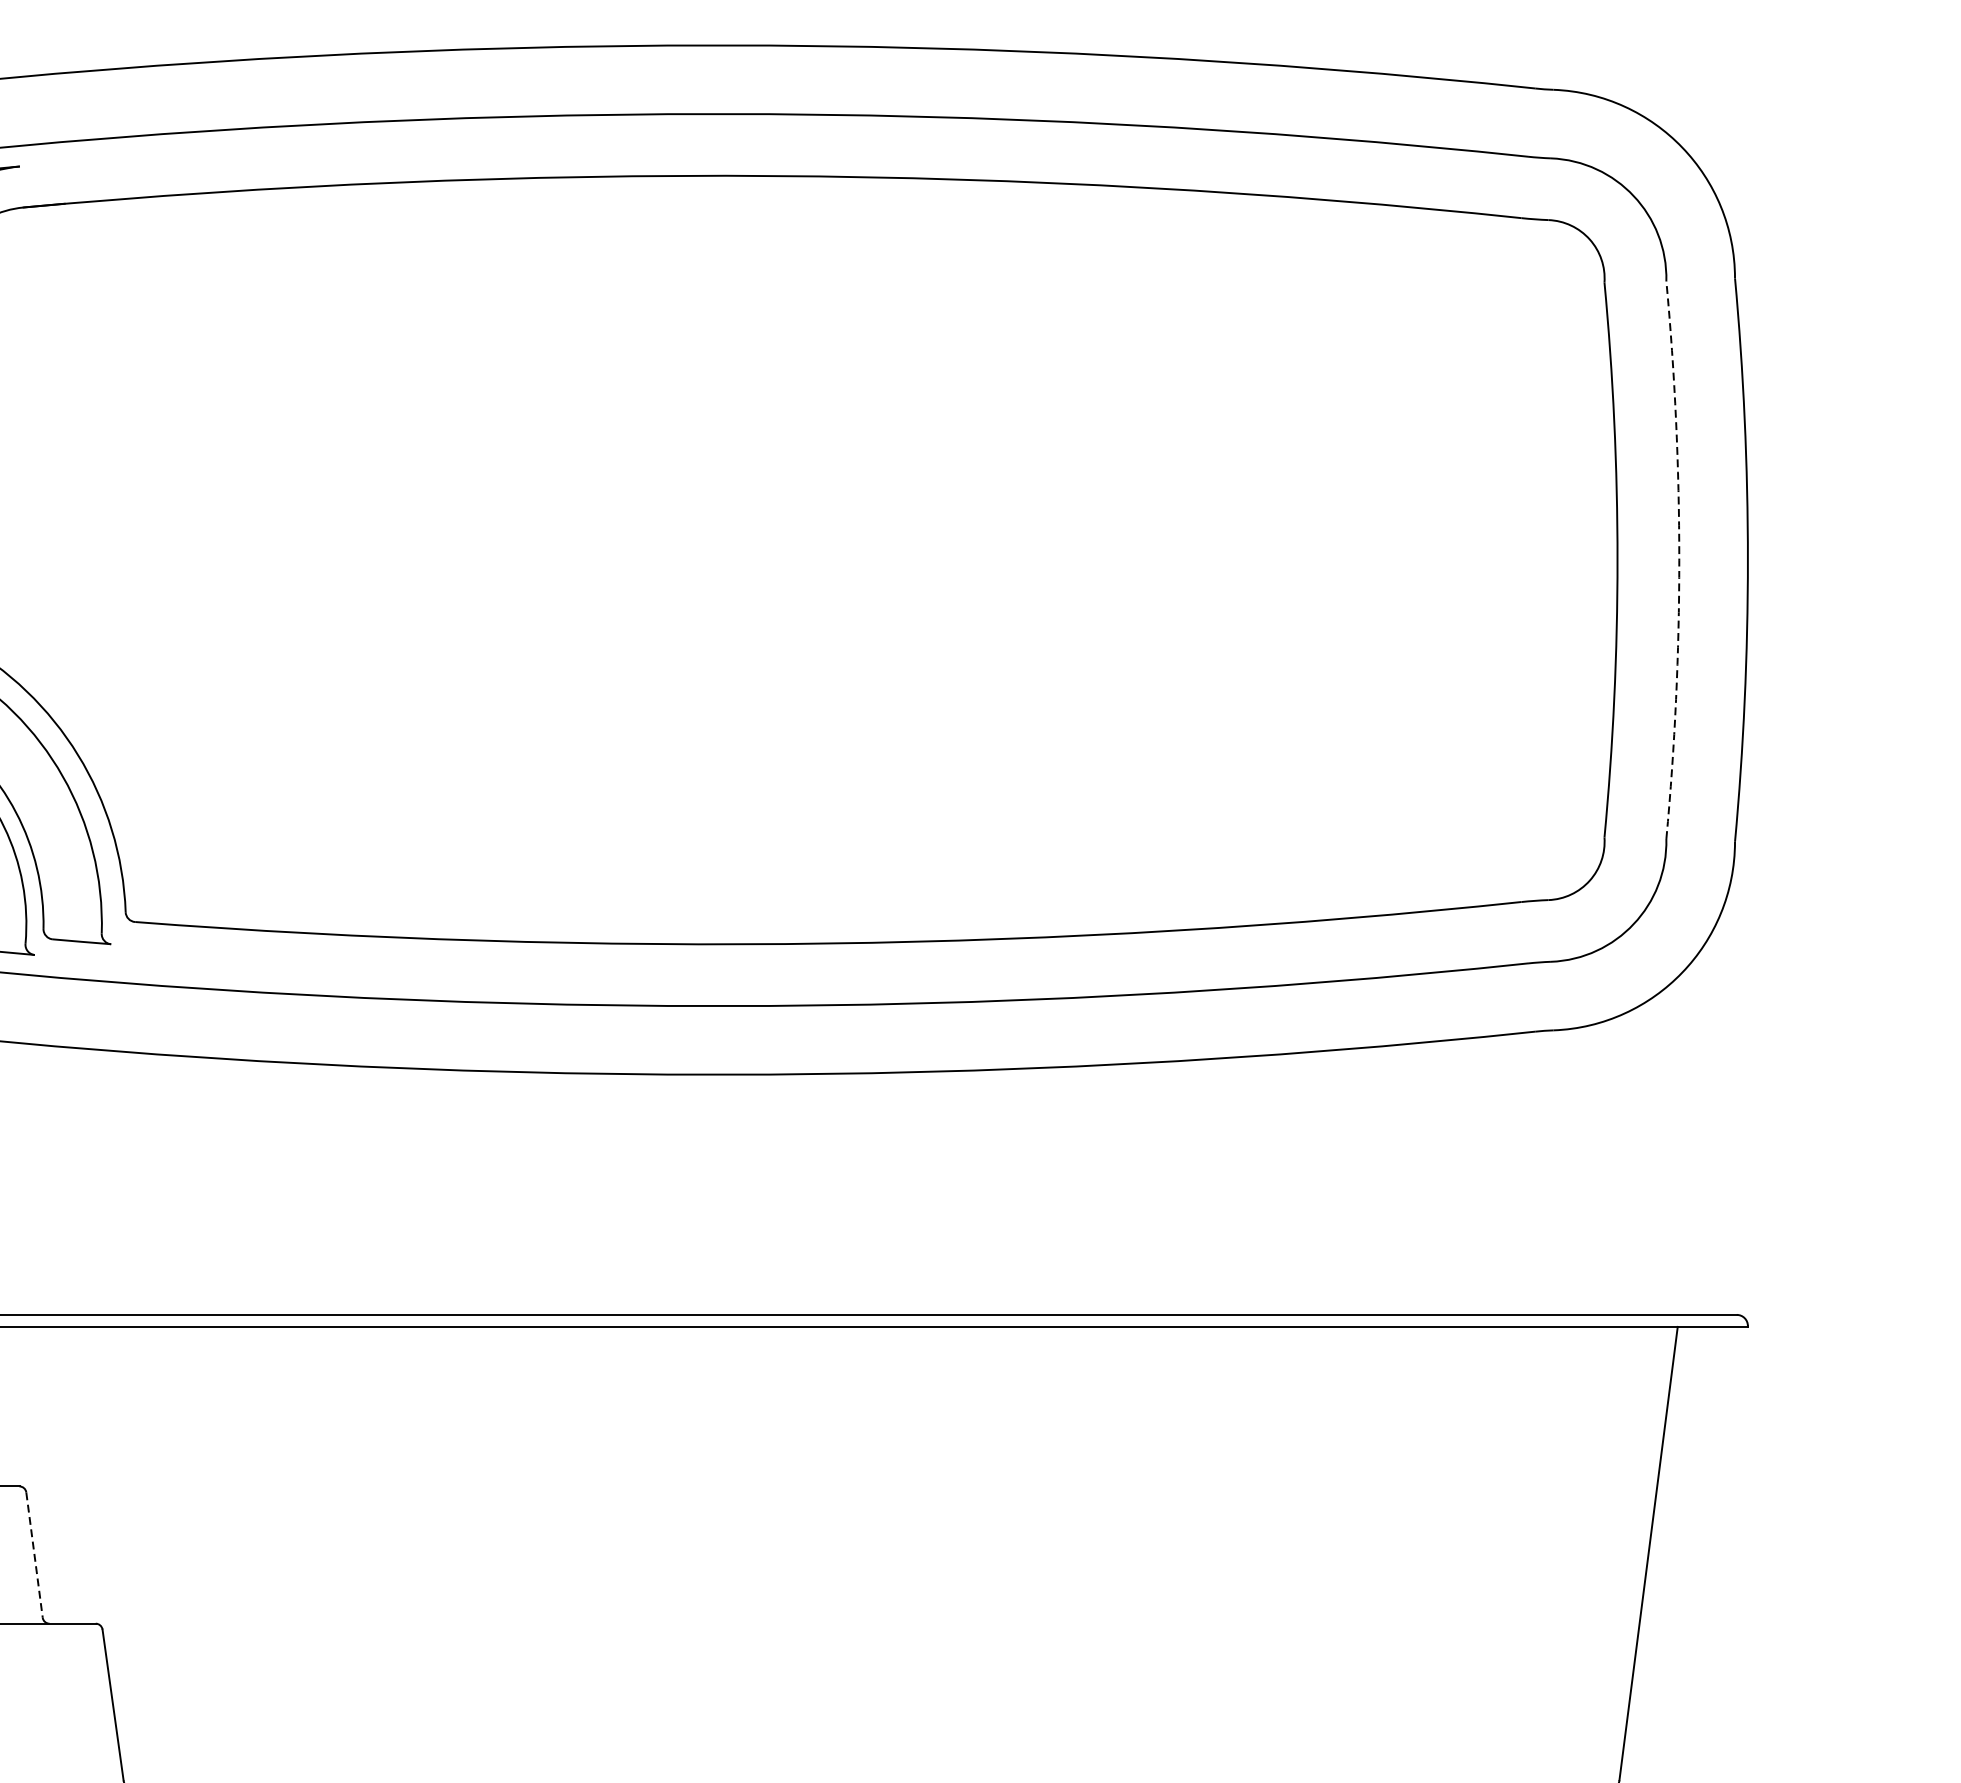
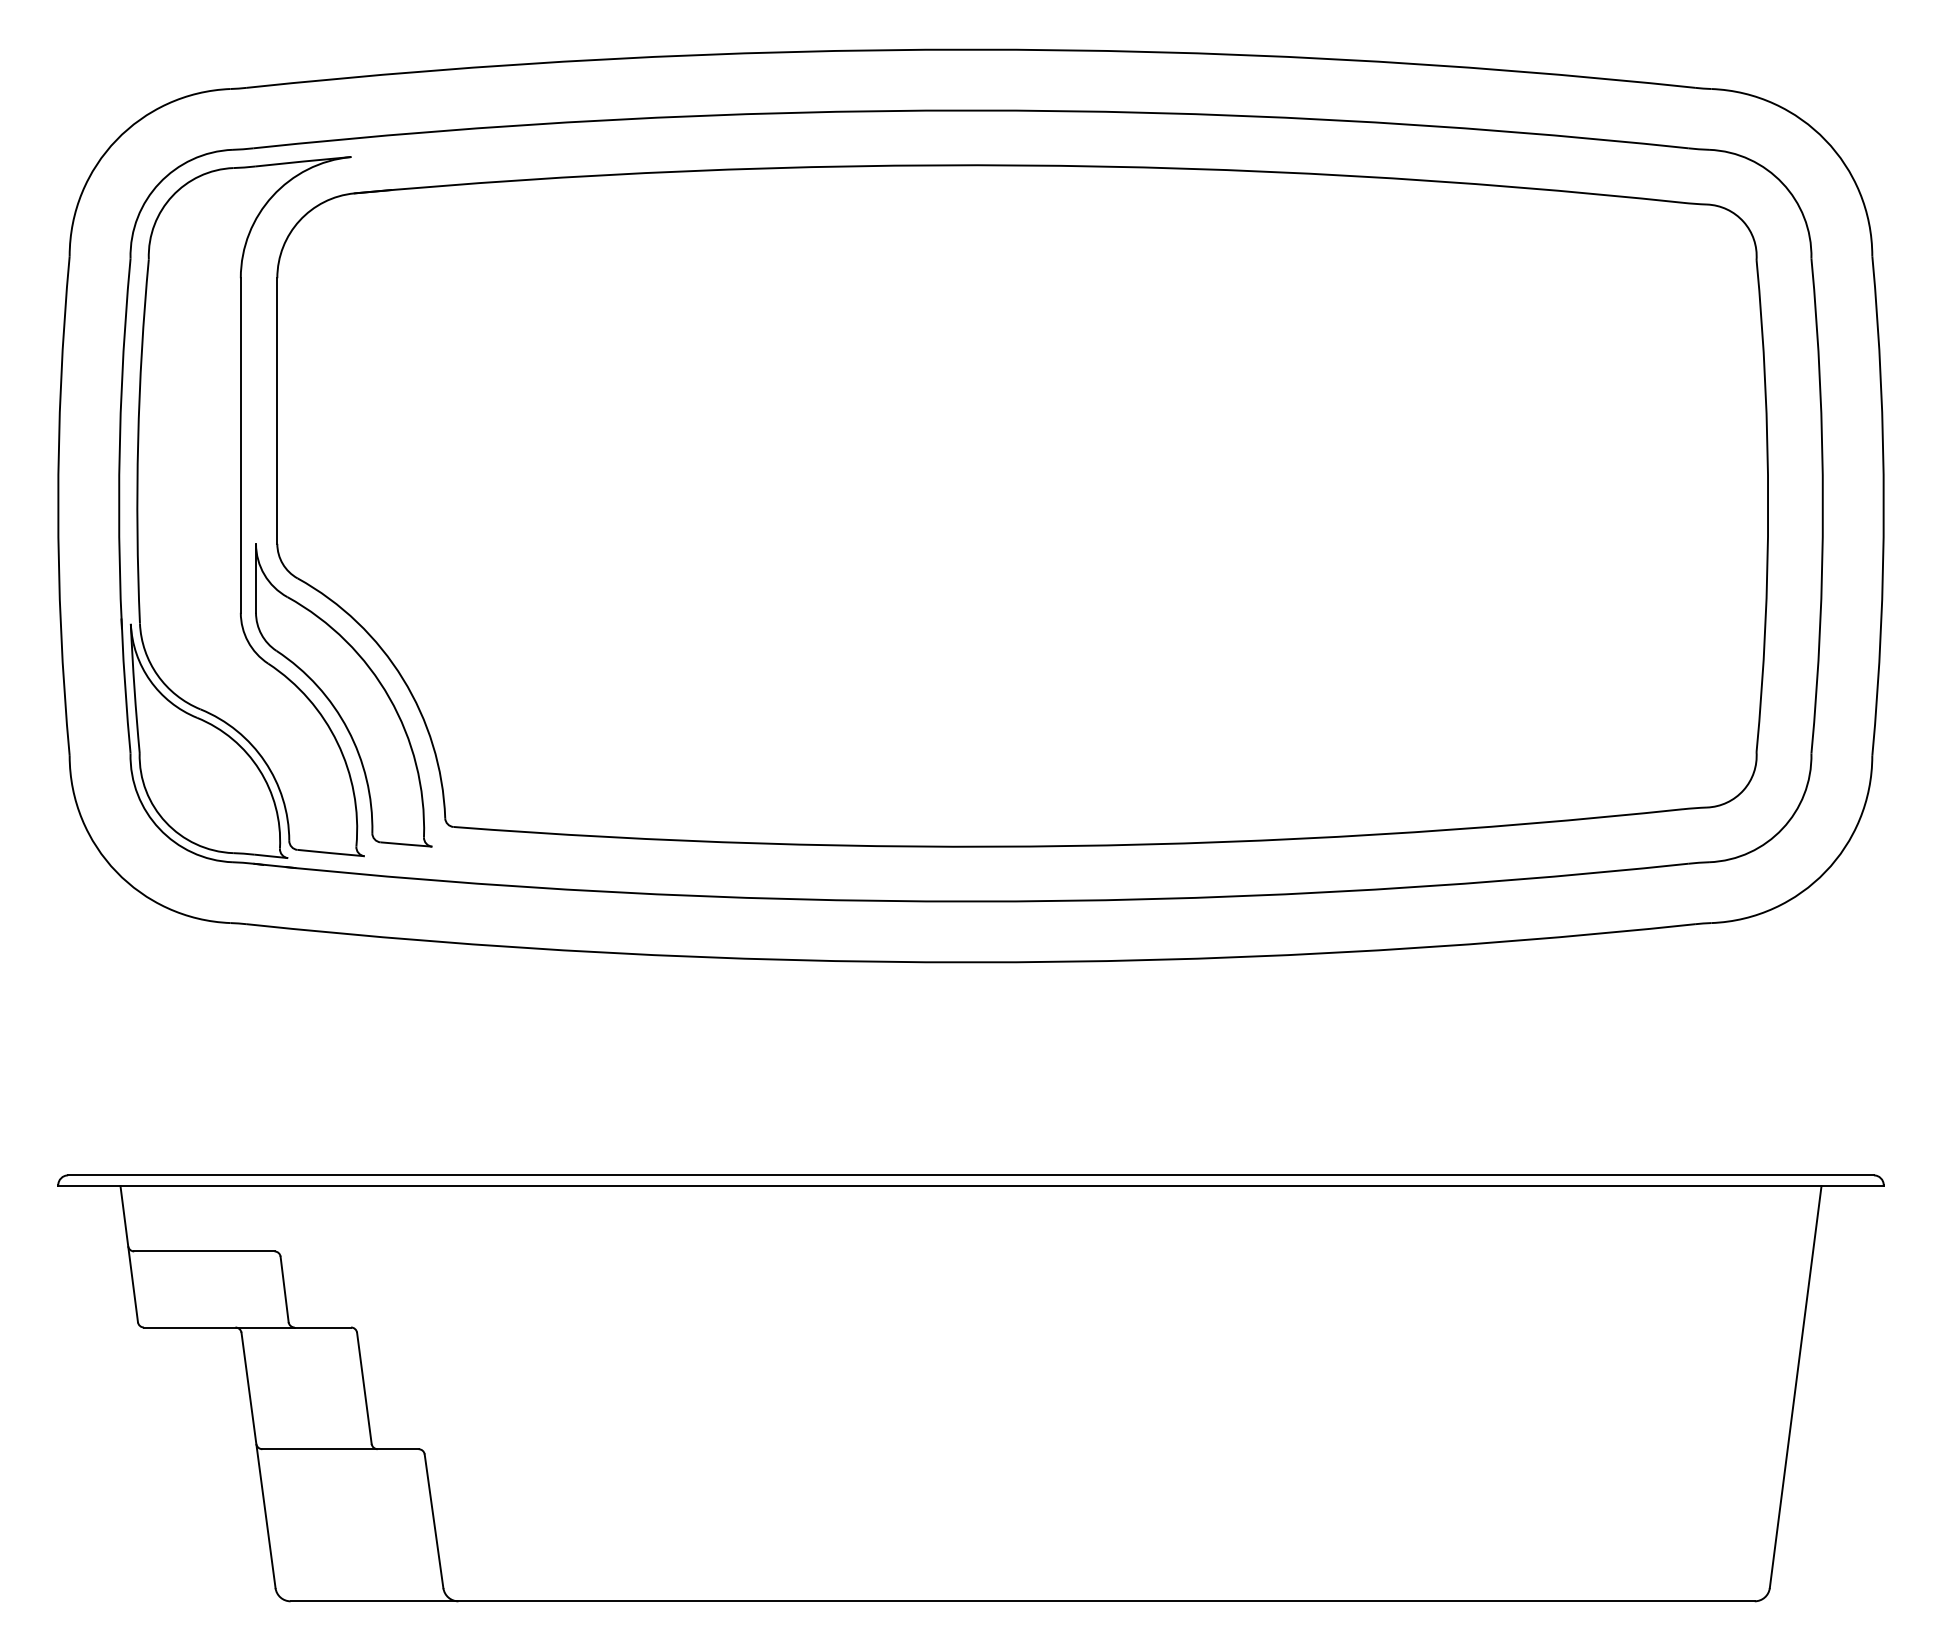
arc: (1678, 560) -> (1822, 506), dashed -> solid
line: (34, 1555) -> (364, 1388), dashed -> solid

